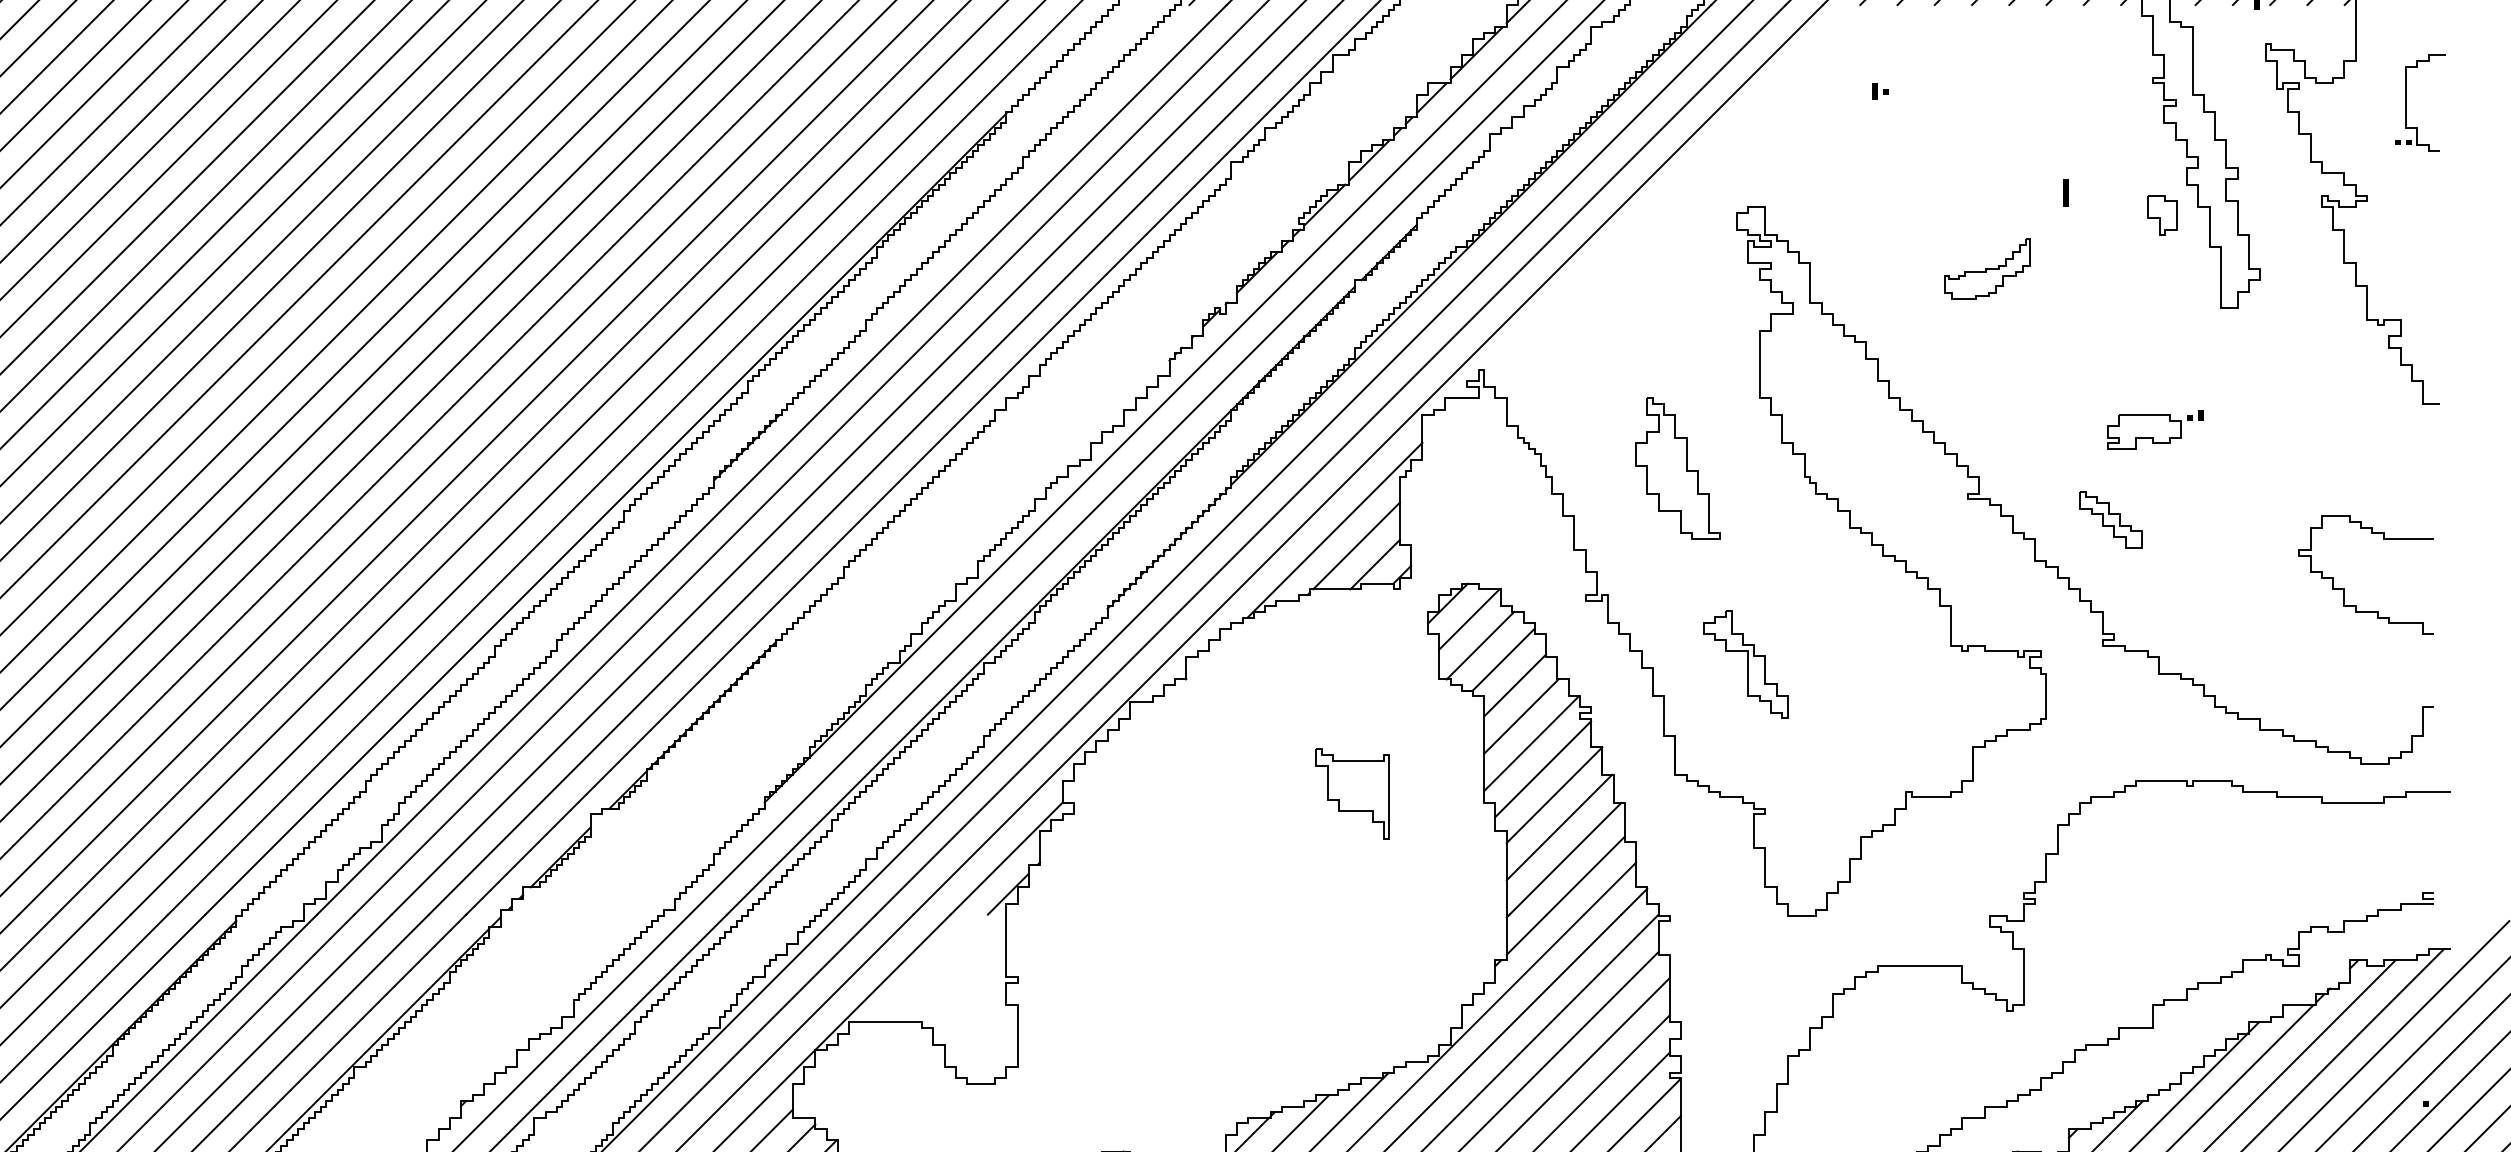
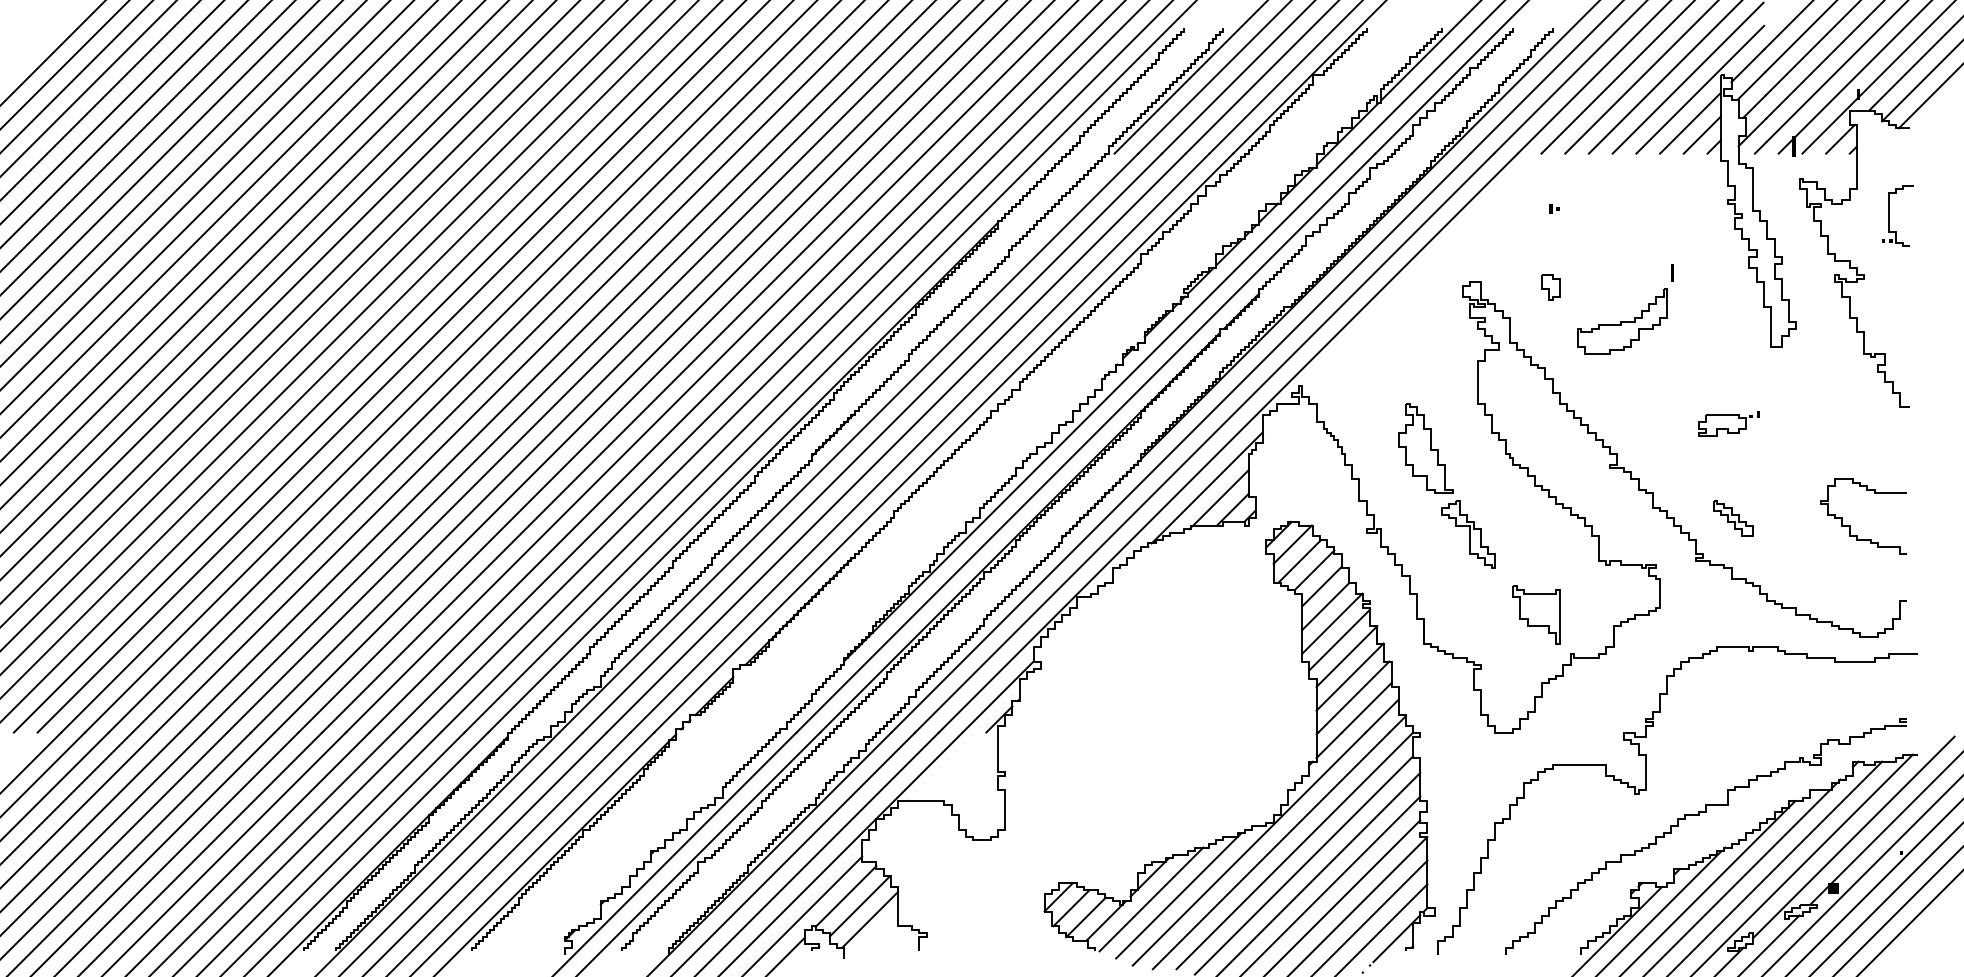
part: (2161, 215) -> (1550, 287), moved
part: (1987, 268) -> (1622, 321), size x1.67
part: (2111, 520) -> (1733, 518), moved
part: (1745, 664) -> (1468, 534), moved
part: (1352, 793) -> (1536, 614), moved

